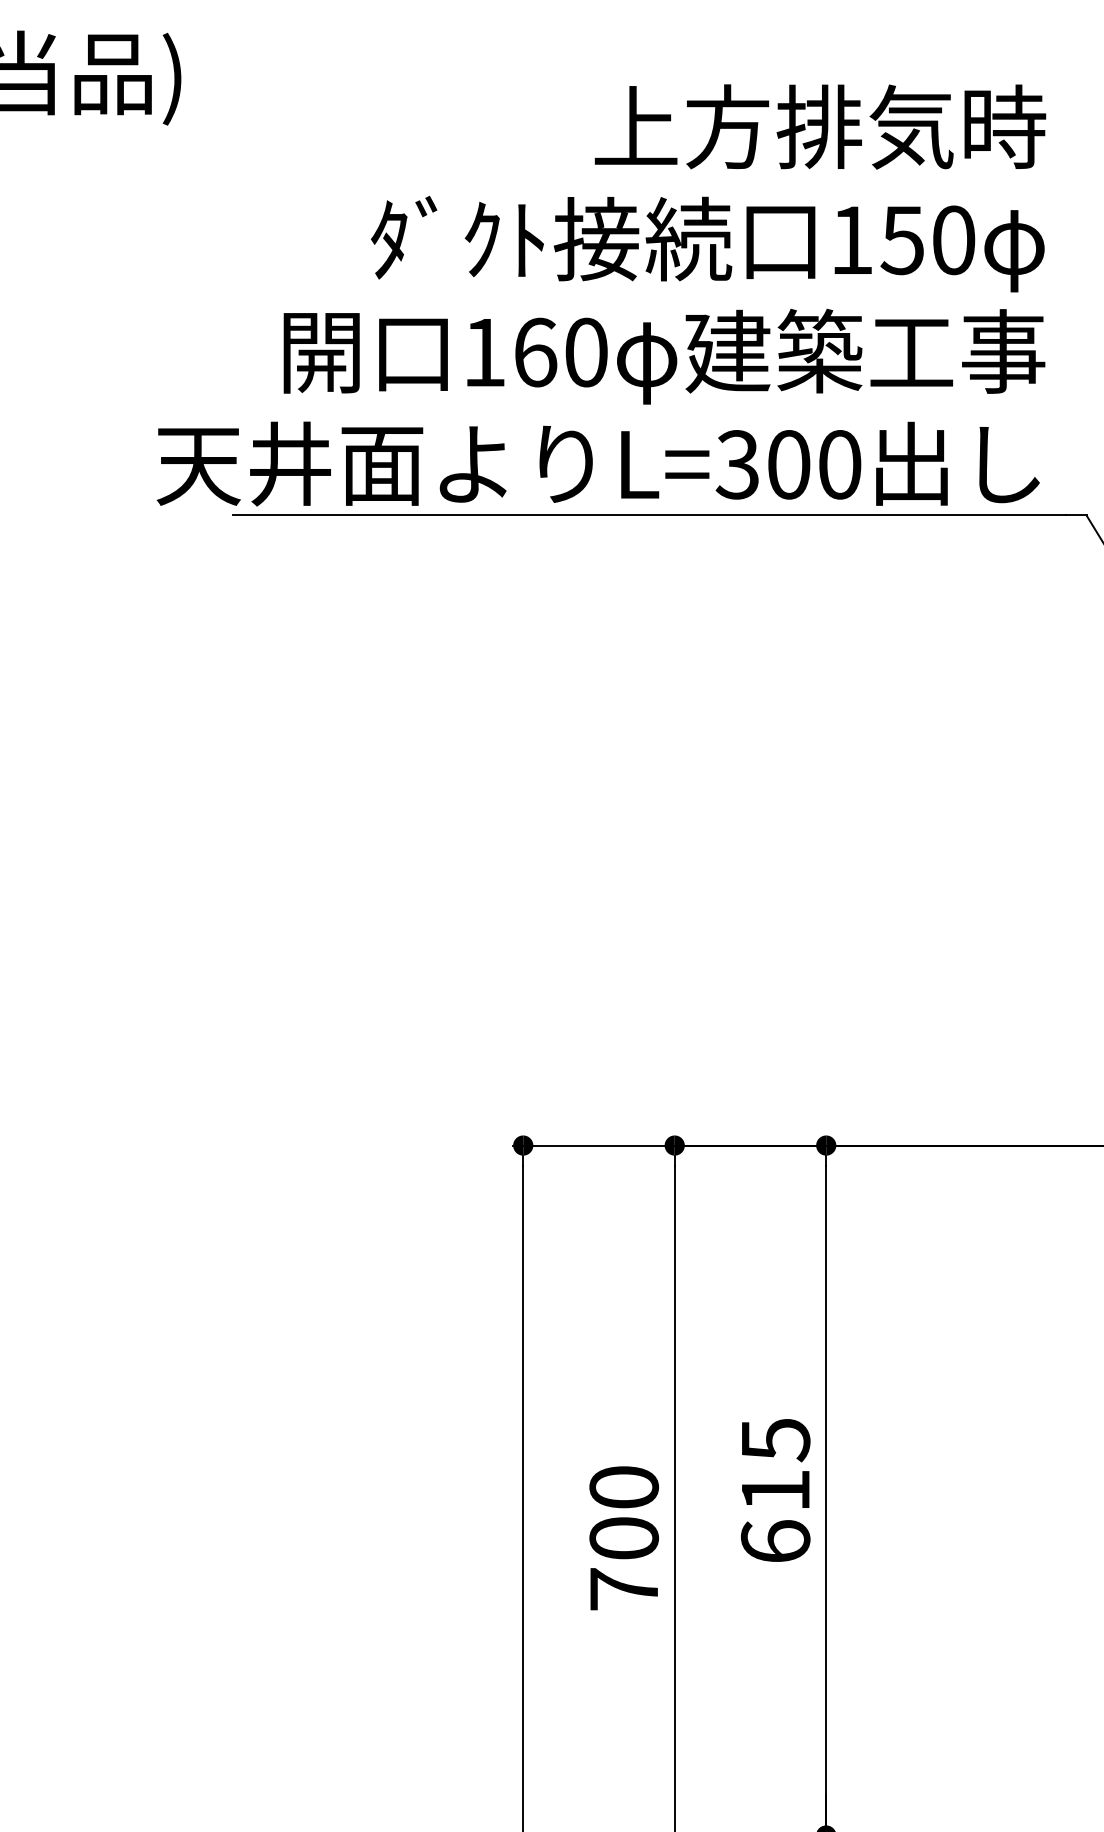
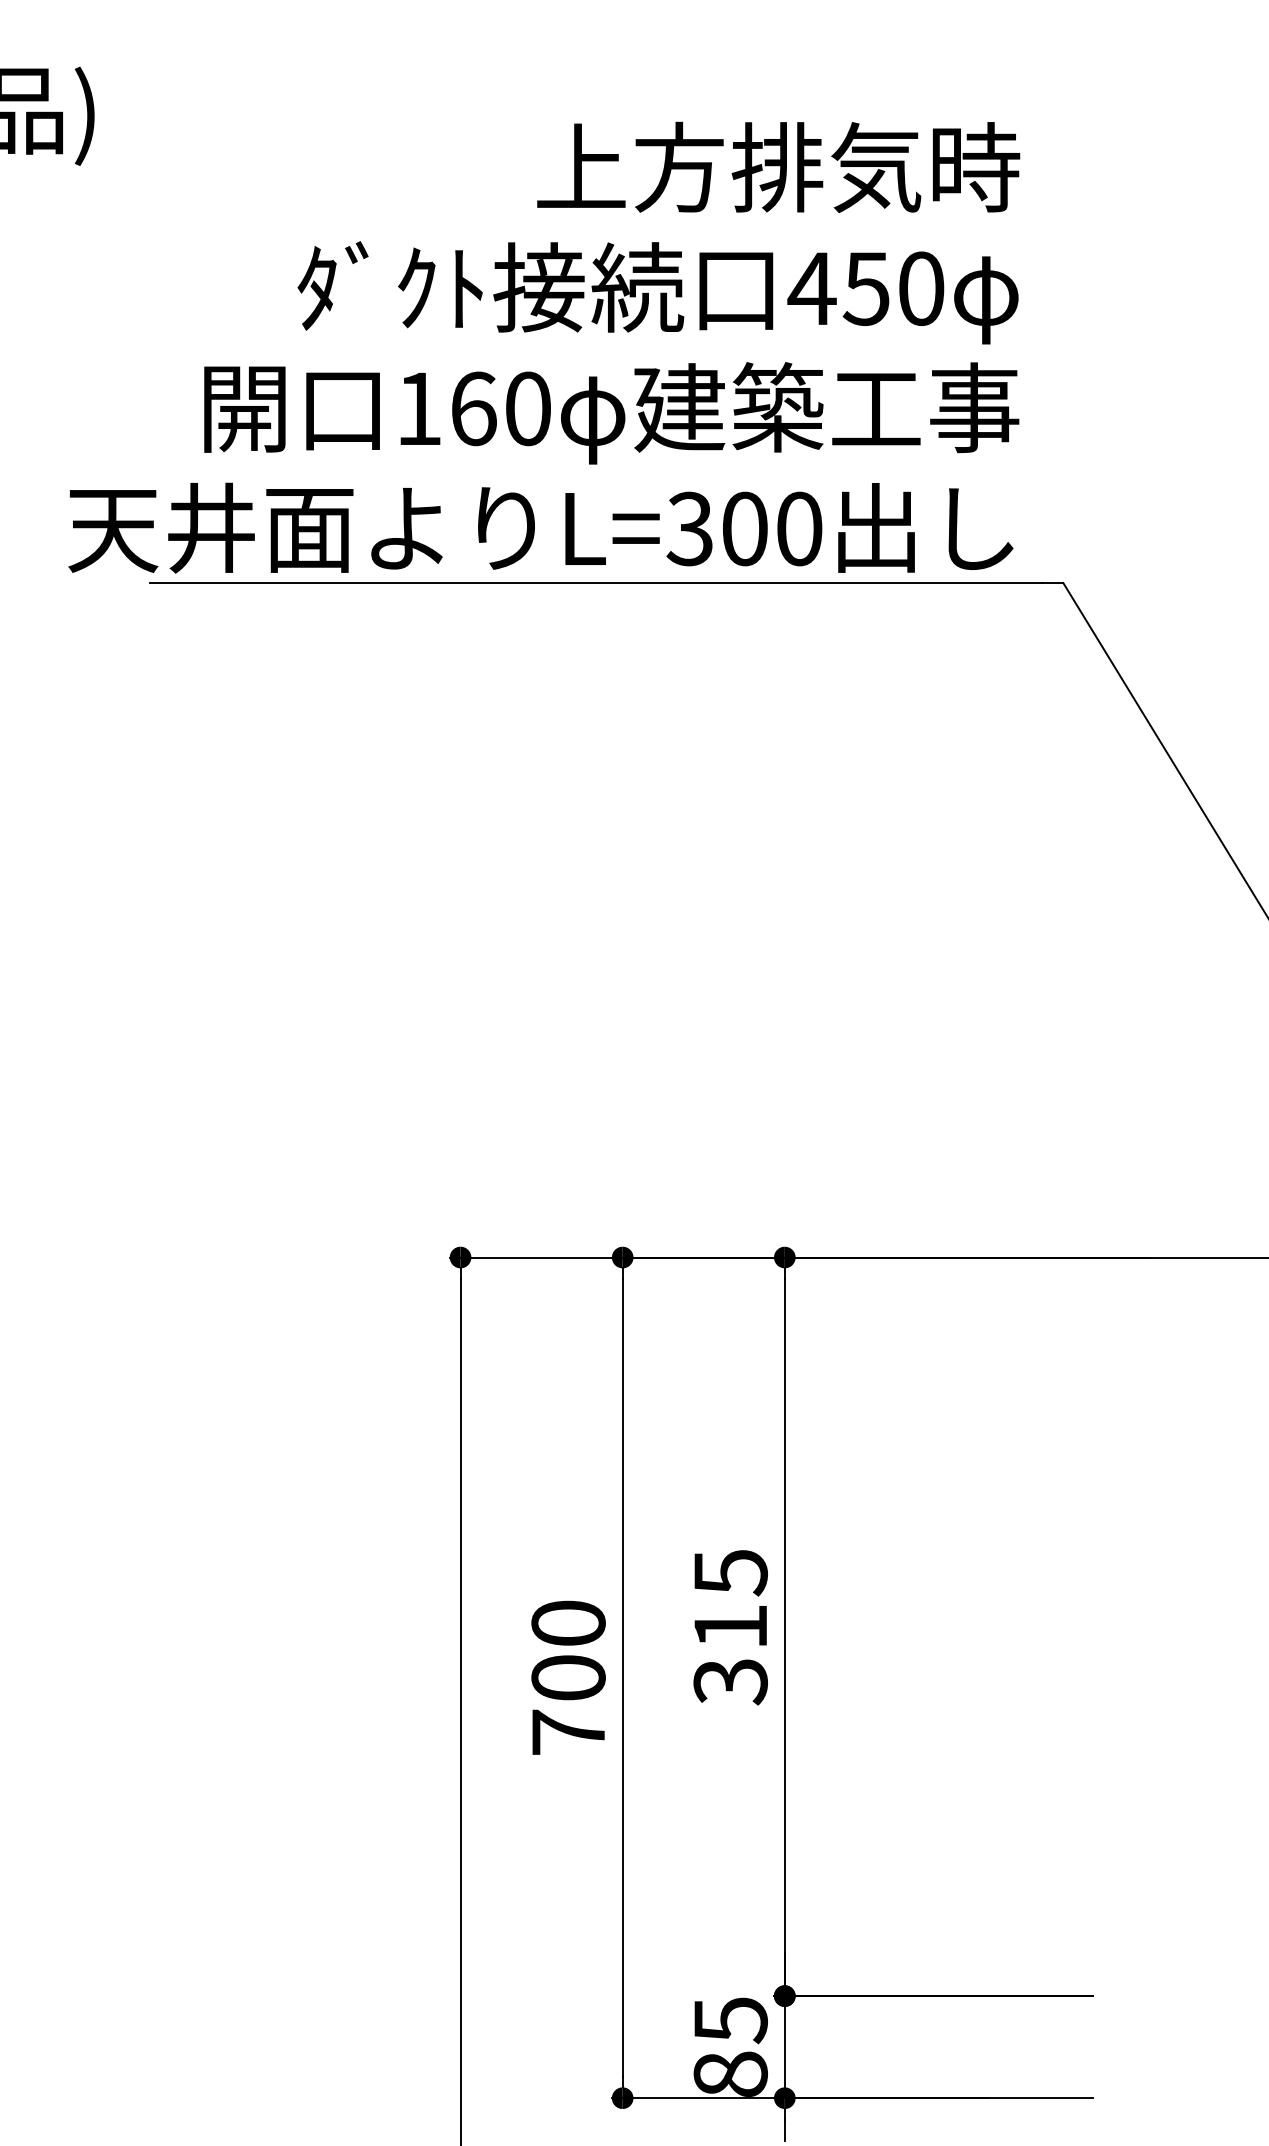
text: (851, 240) -> (811, 288), 150 -> 450
text: (775, 1541) -> (730, 1681), 615 -> 315

